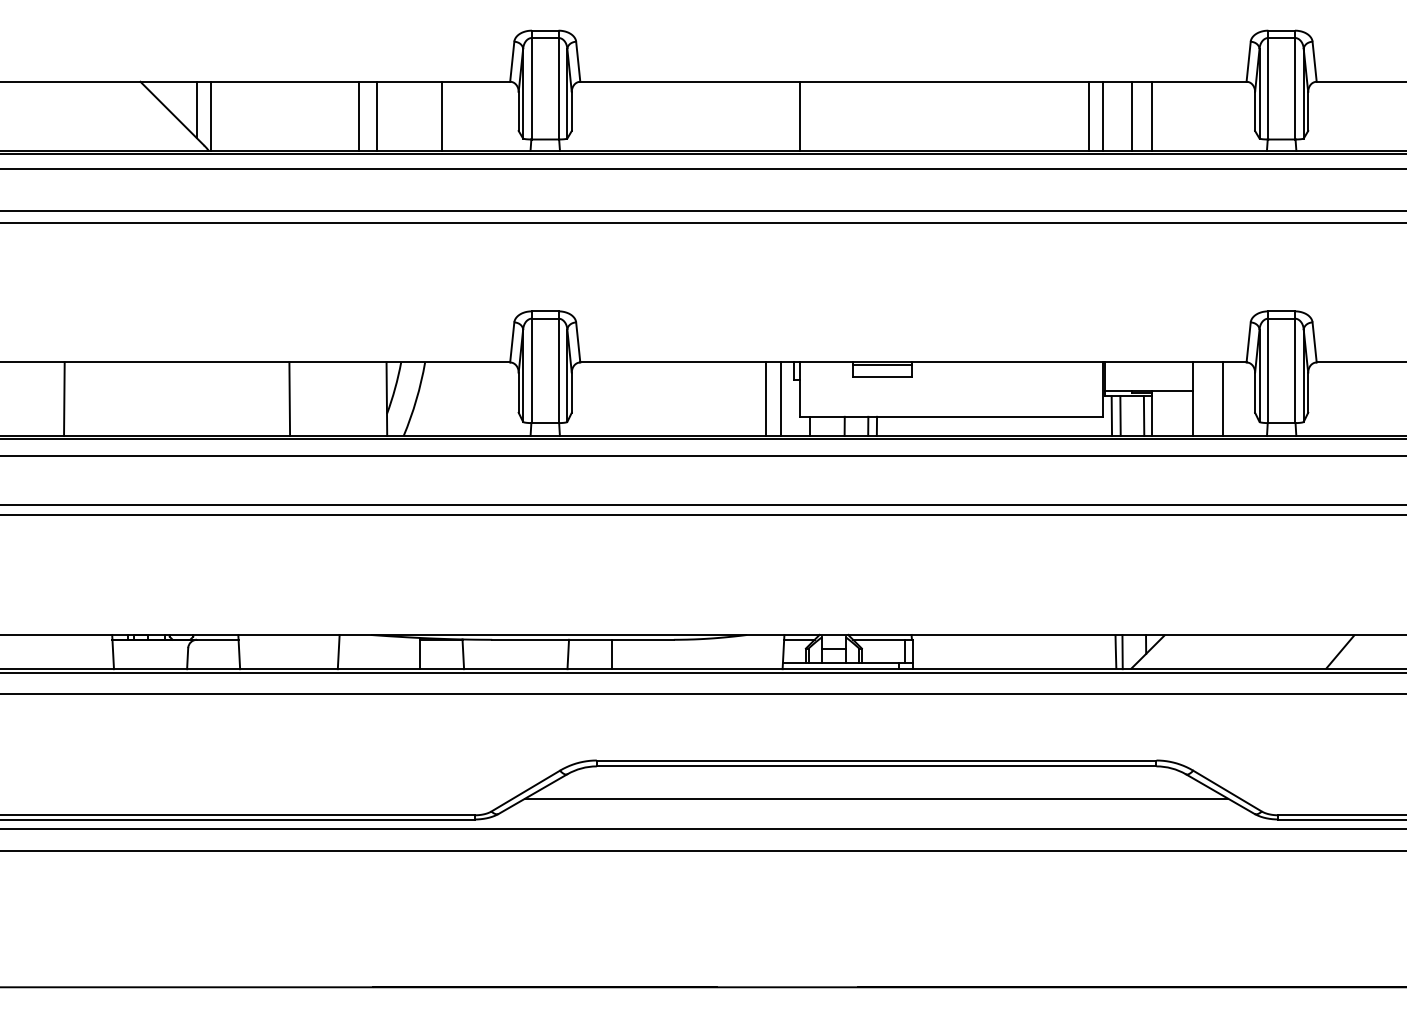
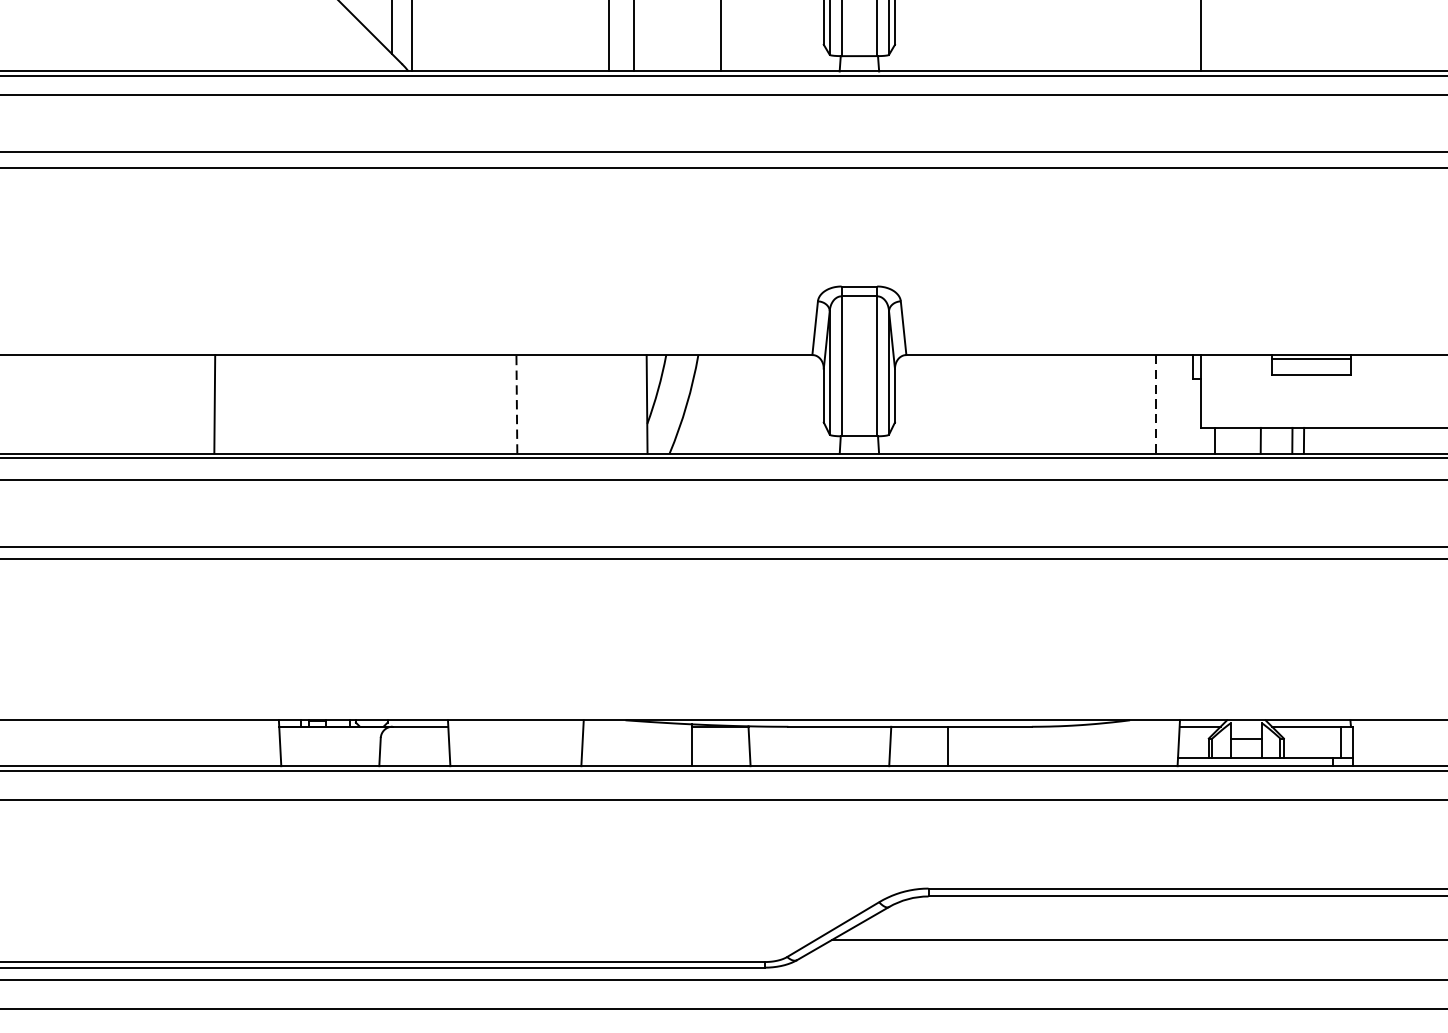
line: (289, 399) -> (516, 404), solid -> dashed
line: (766, 399) -> (1155, 404), solid -> dashed
line: (780, 399) -> (1174, 404), removed

